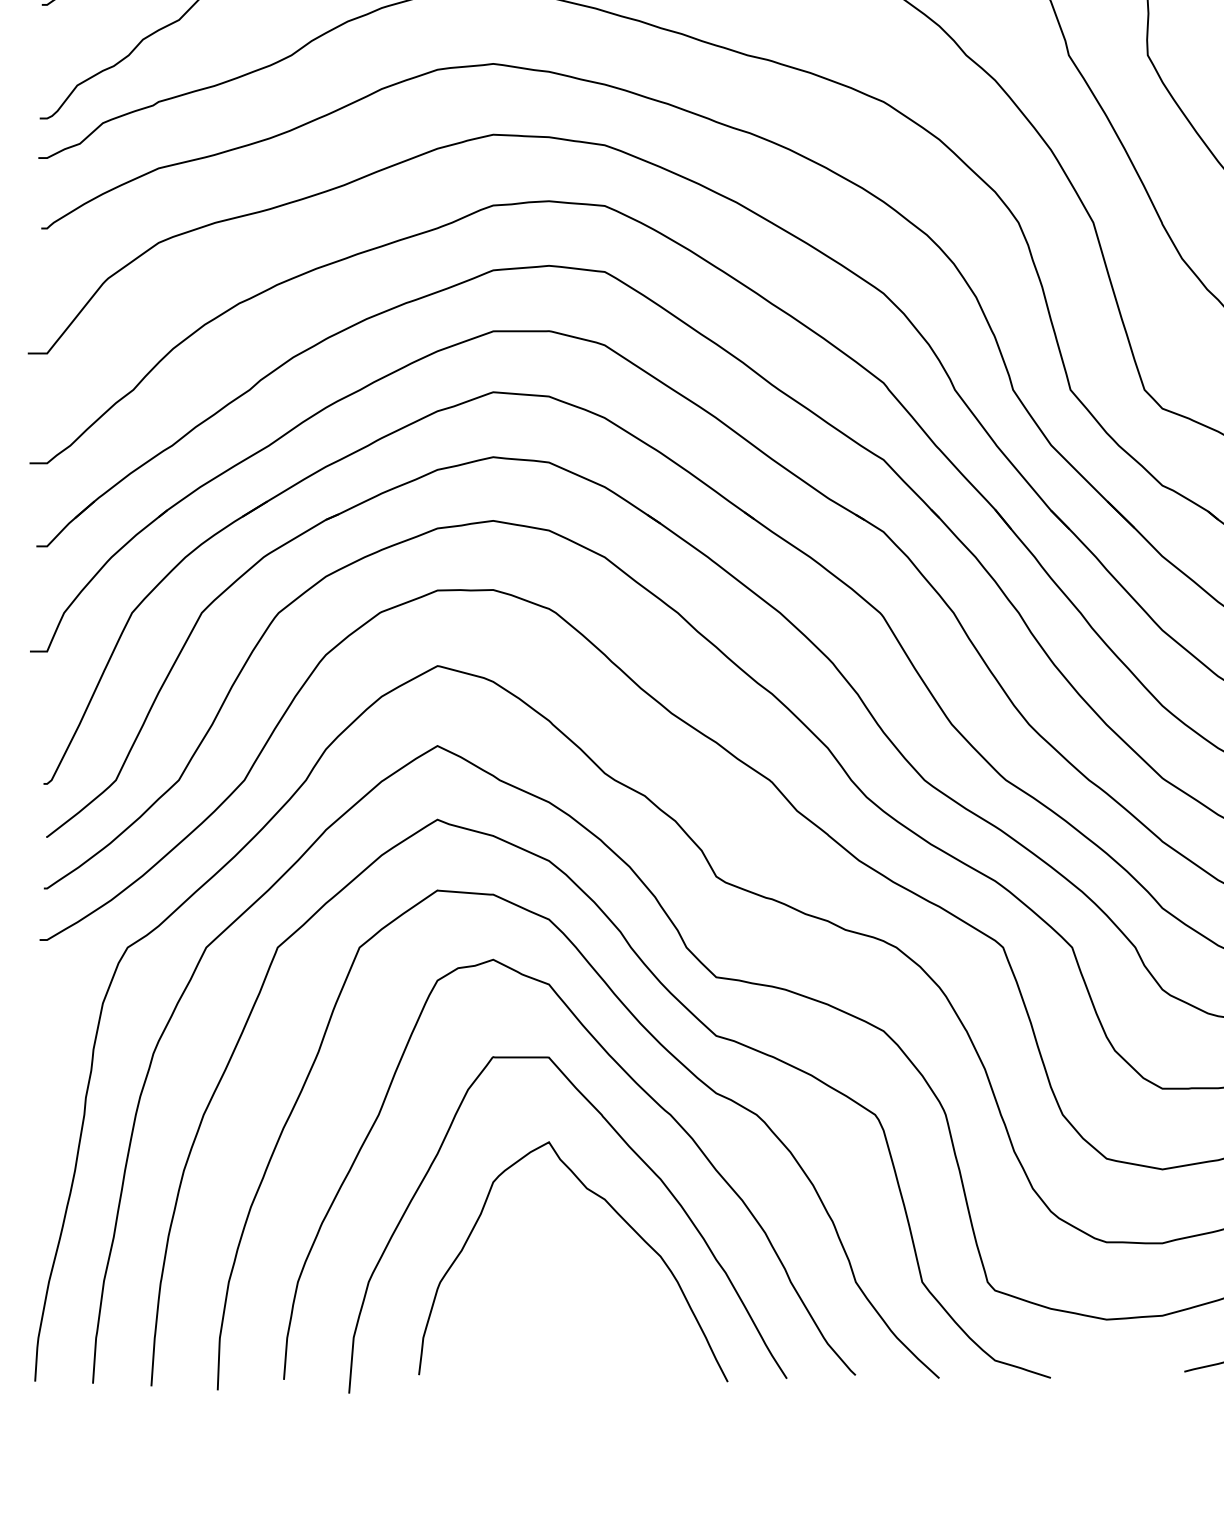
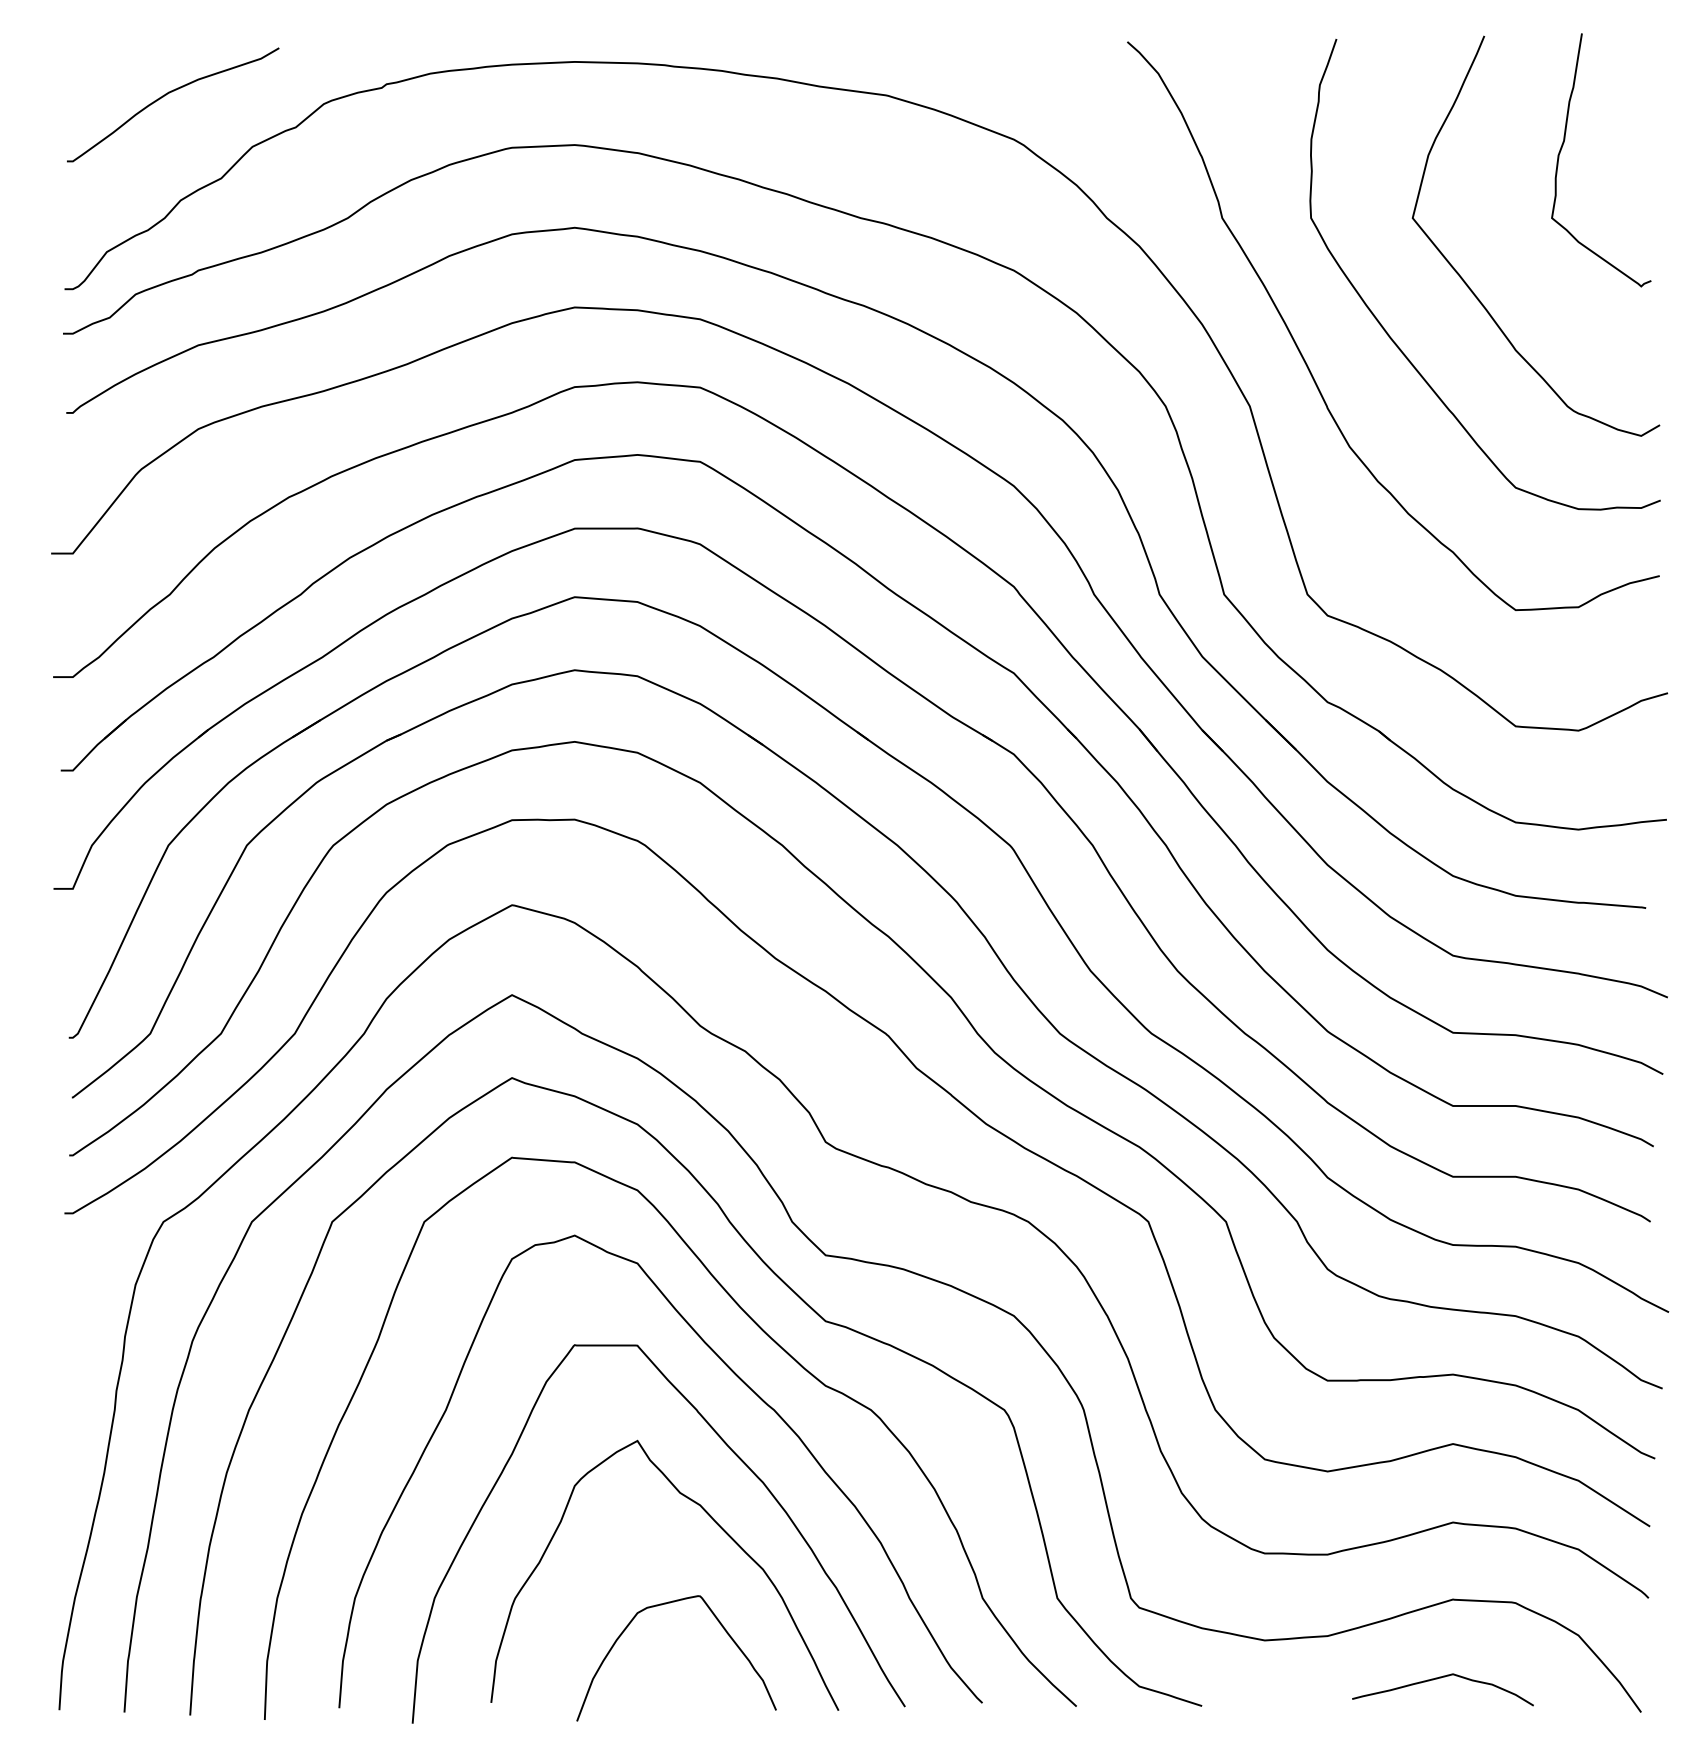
curve: (571, 1288) -> (662, 1605), added

